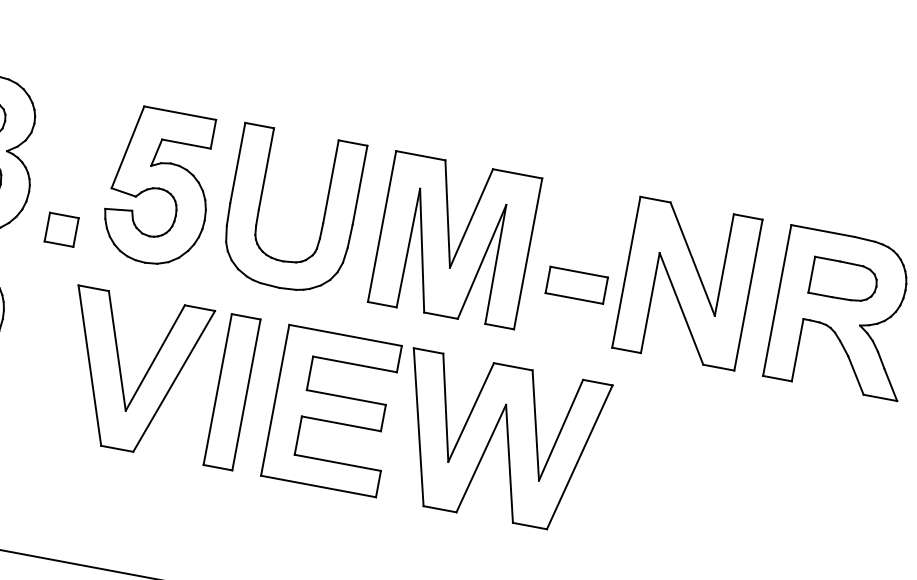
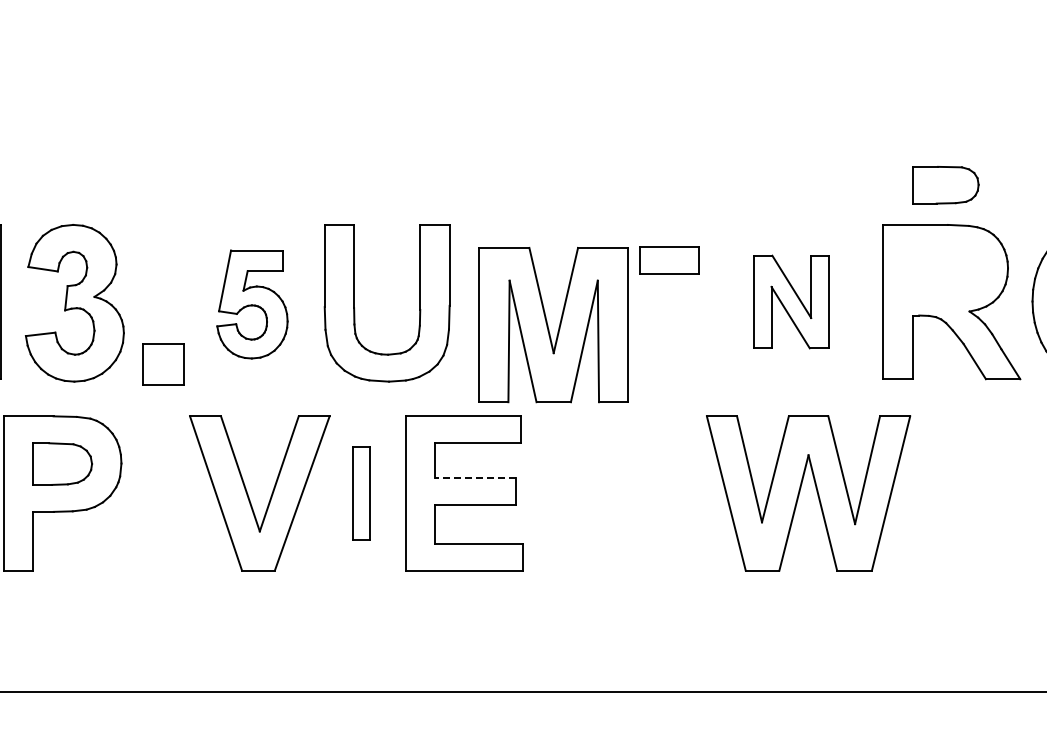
part: (160, 187) -> (252, 304), size x0.7
part: (61, 229) -> (162, 364), size x1.4
part: (454, 240) -> (553, 325), moved
part: (843, 281) -> (945, 185), moved
part: (687, 283) -> (791, 301), size x0.6
part: (576, 285) -> (669, 260), moved
part: (232, 392) -> (361, 493), size x0.6
line: (345, 397) -> (474, 477), solid -> dashed
part: (491, 439) -> (800, 492), moved

